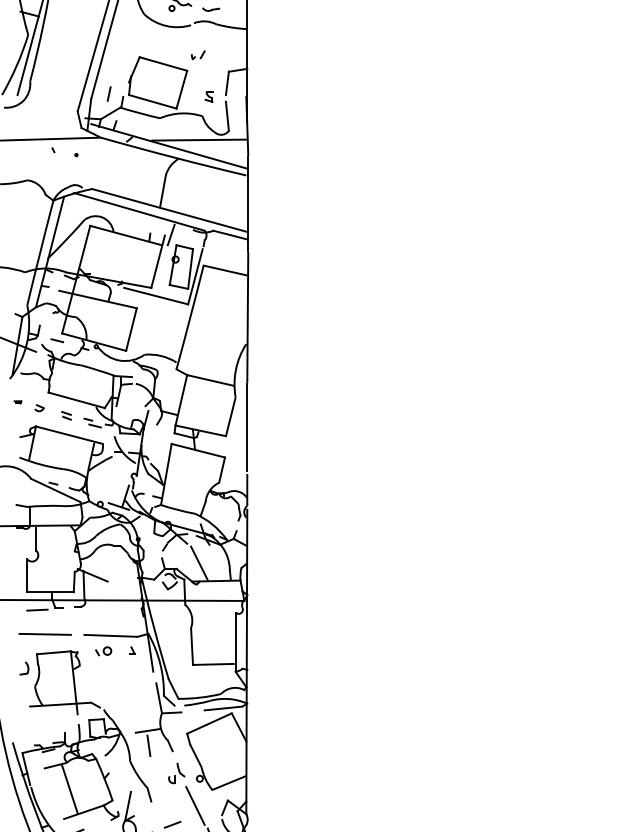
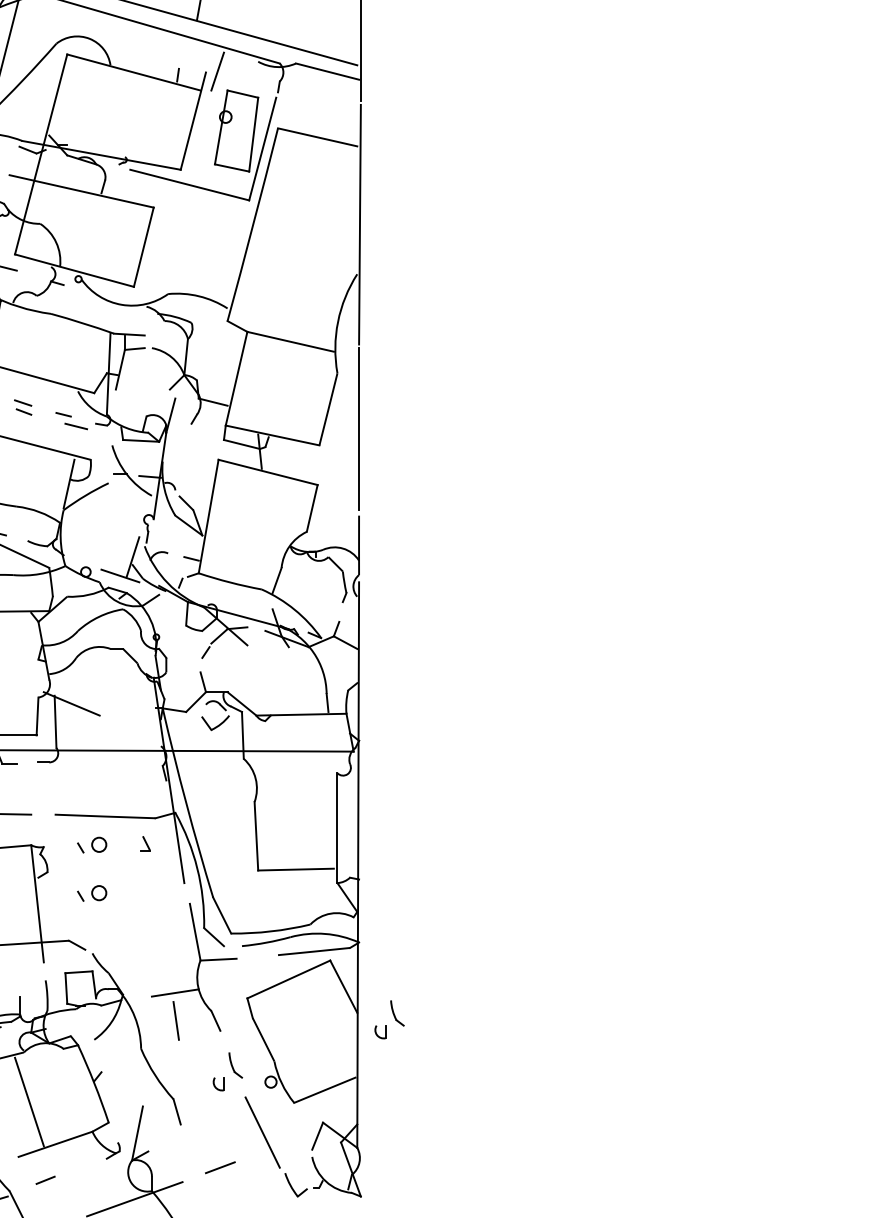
line: (199, 562) -> (270, 680), removed
part: (103, 677) -> (91, 893), added
part: (263, 745) -> (389, 1020), added

